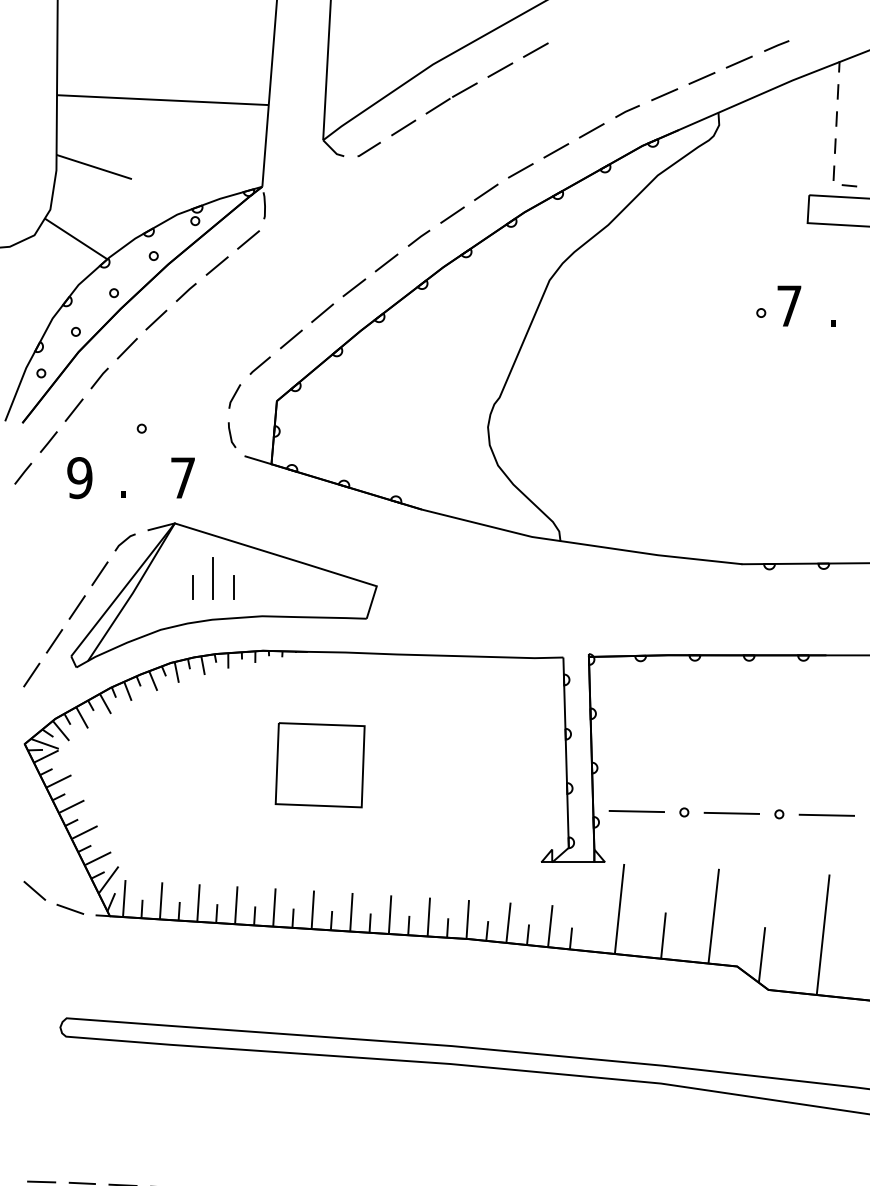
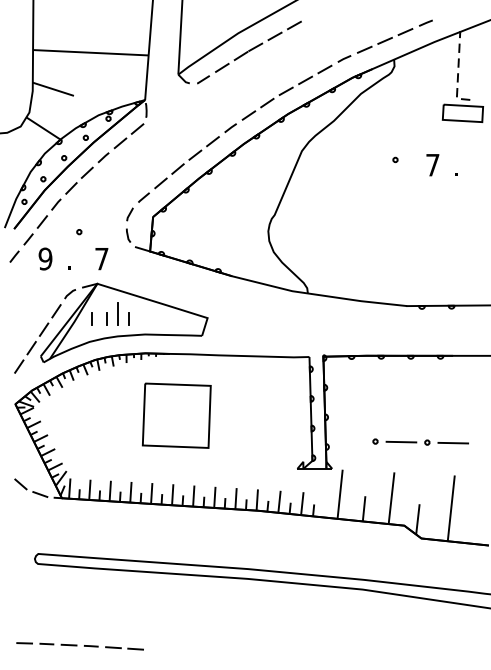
circle: (761, 312) -> (395, 159), moved
line: (164, 586) -> (91, 318), added
part: (319, 764) -> (176, 415), size x1.4
line: (636, 810) -> (349, 440), removed

